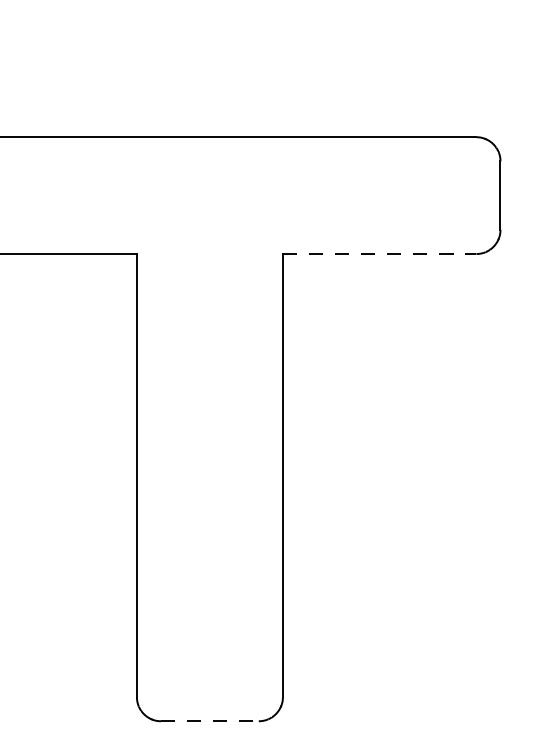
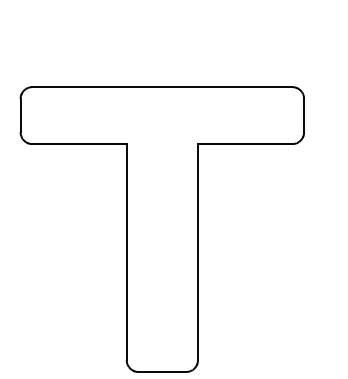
line: (380, 254) -> (245, 144), dashed -> solid
line: (210, 720) -> (162, 371), dashed -> solid

